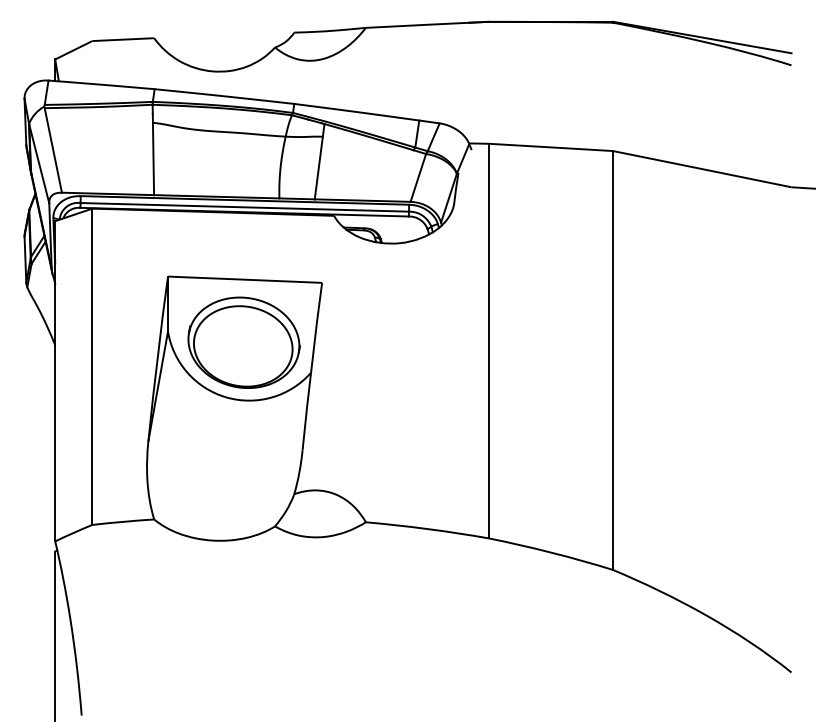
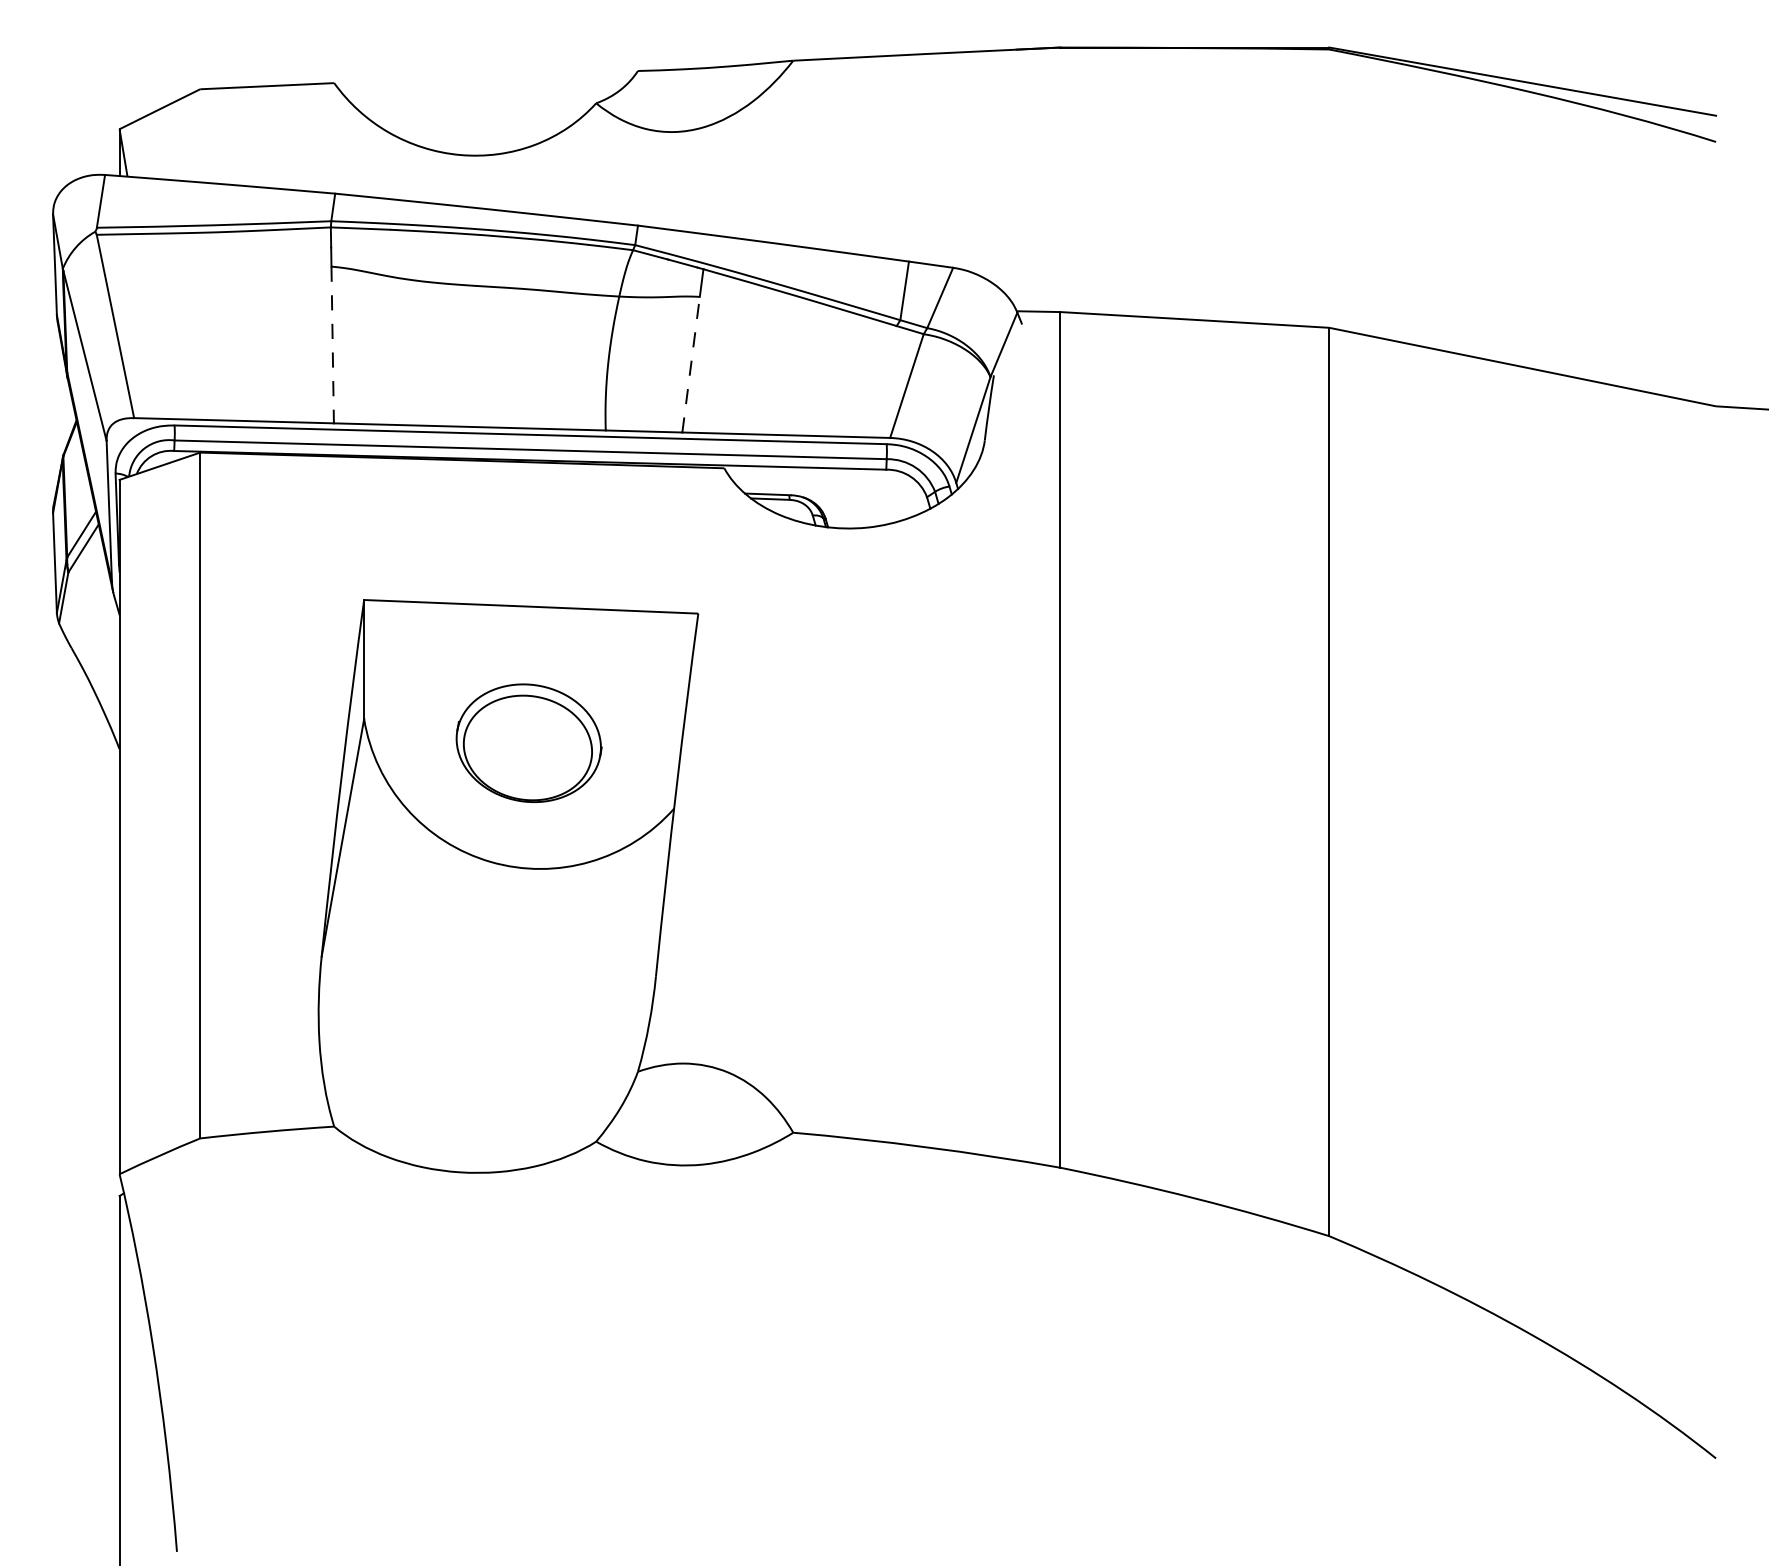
line: (153, 159) -> (332, 346), solid -> dashed
line: (318, 168) -> (690, 365), solid -> dashed
part: (243, 342) -> (527, 742), size x0.6

